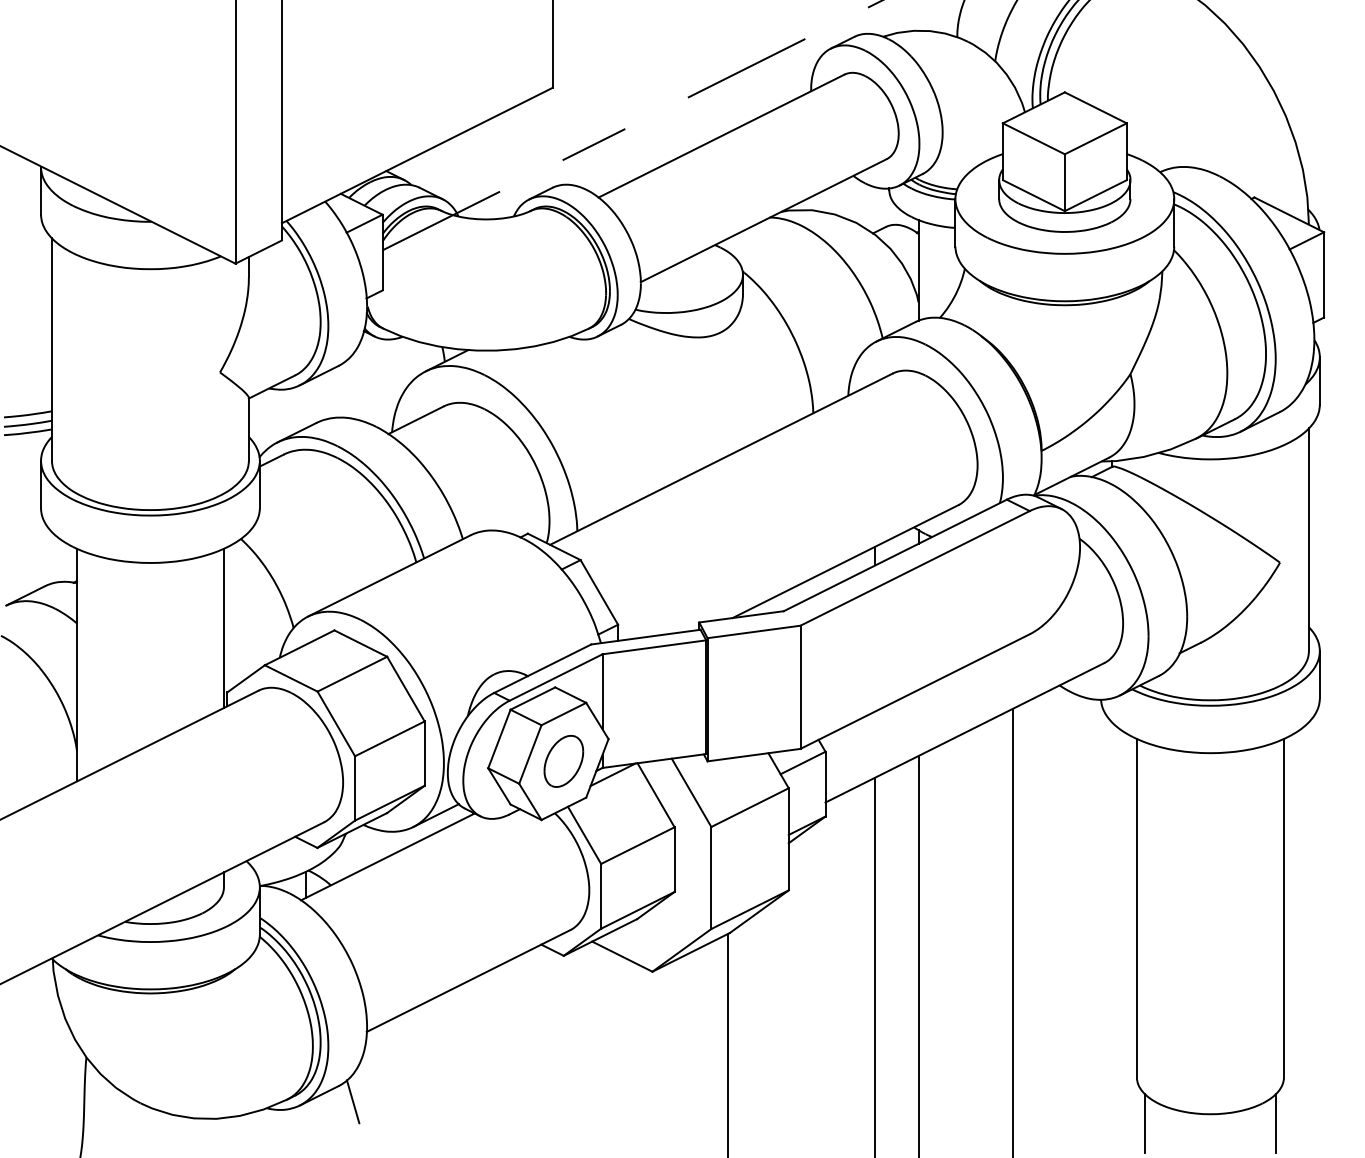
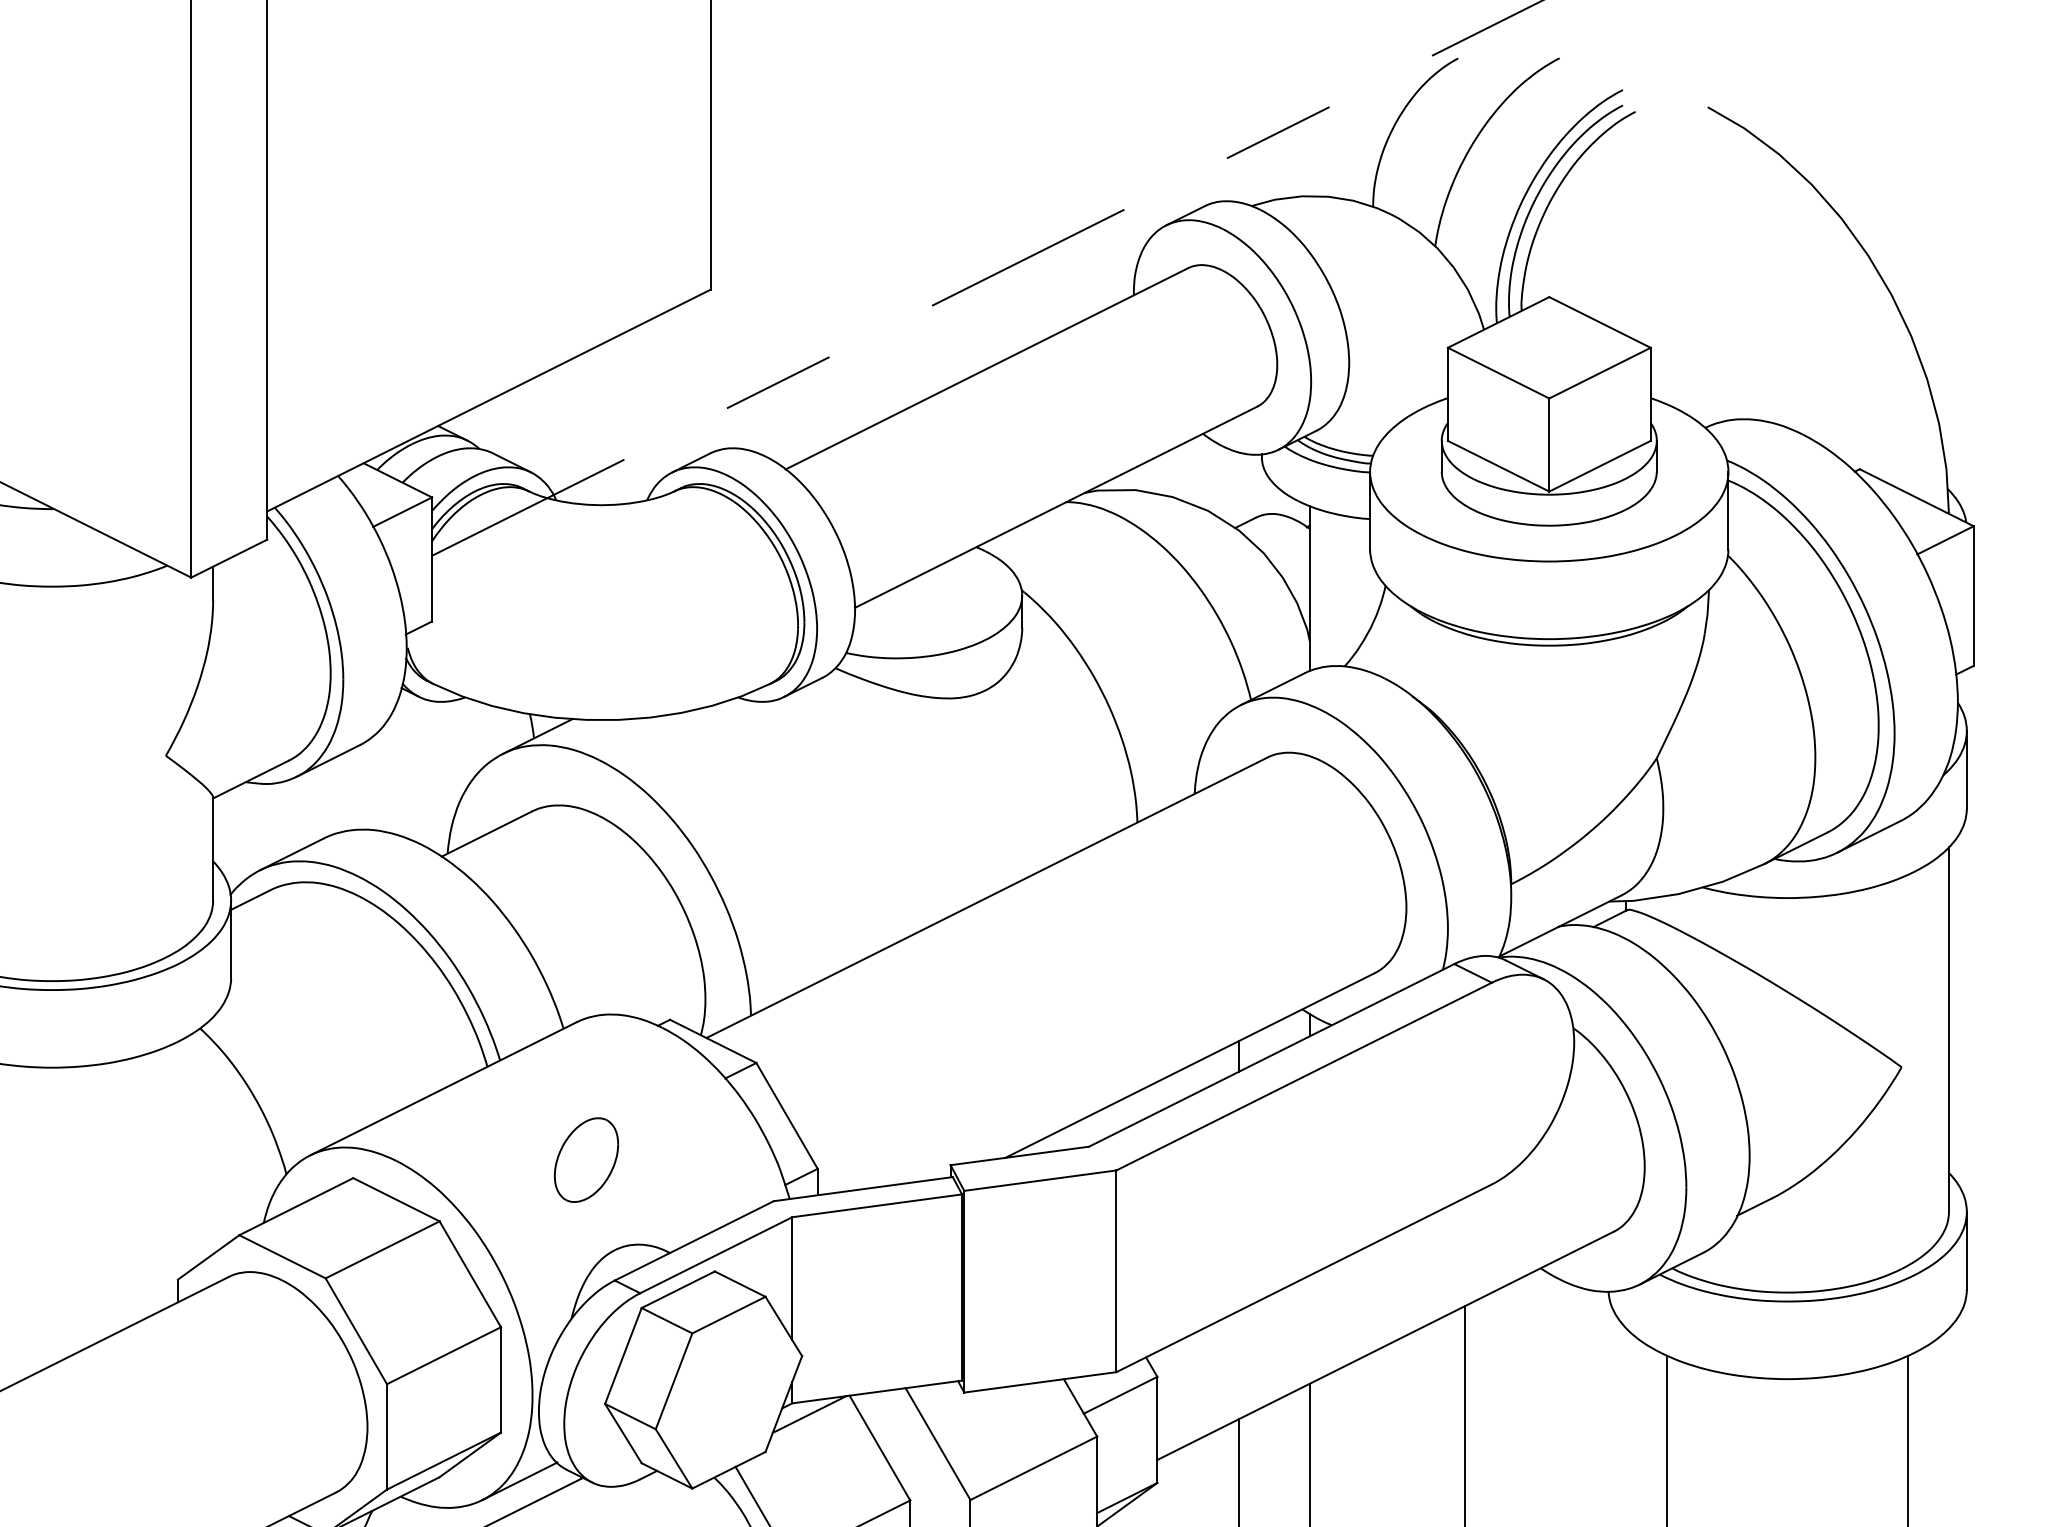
line: (223, 627) -> (171, 1173), removed
part: (563, 761) -> (585, 1160), moved

